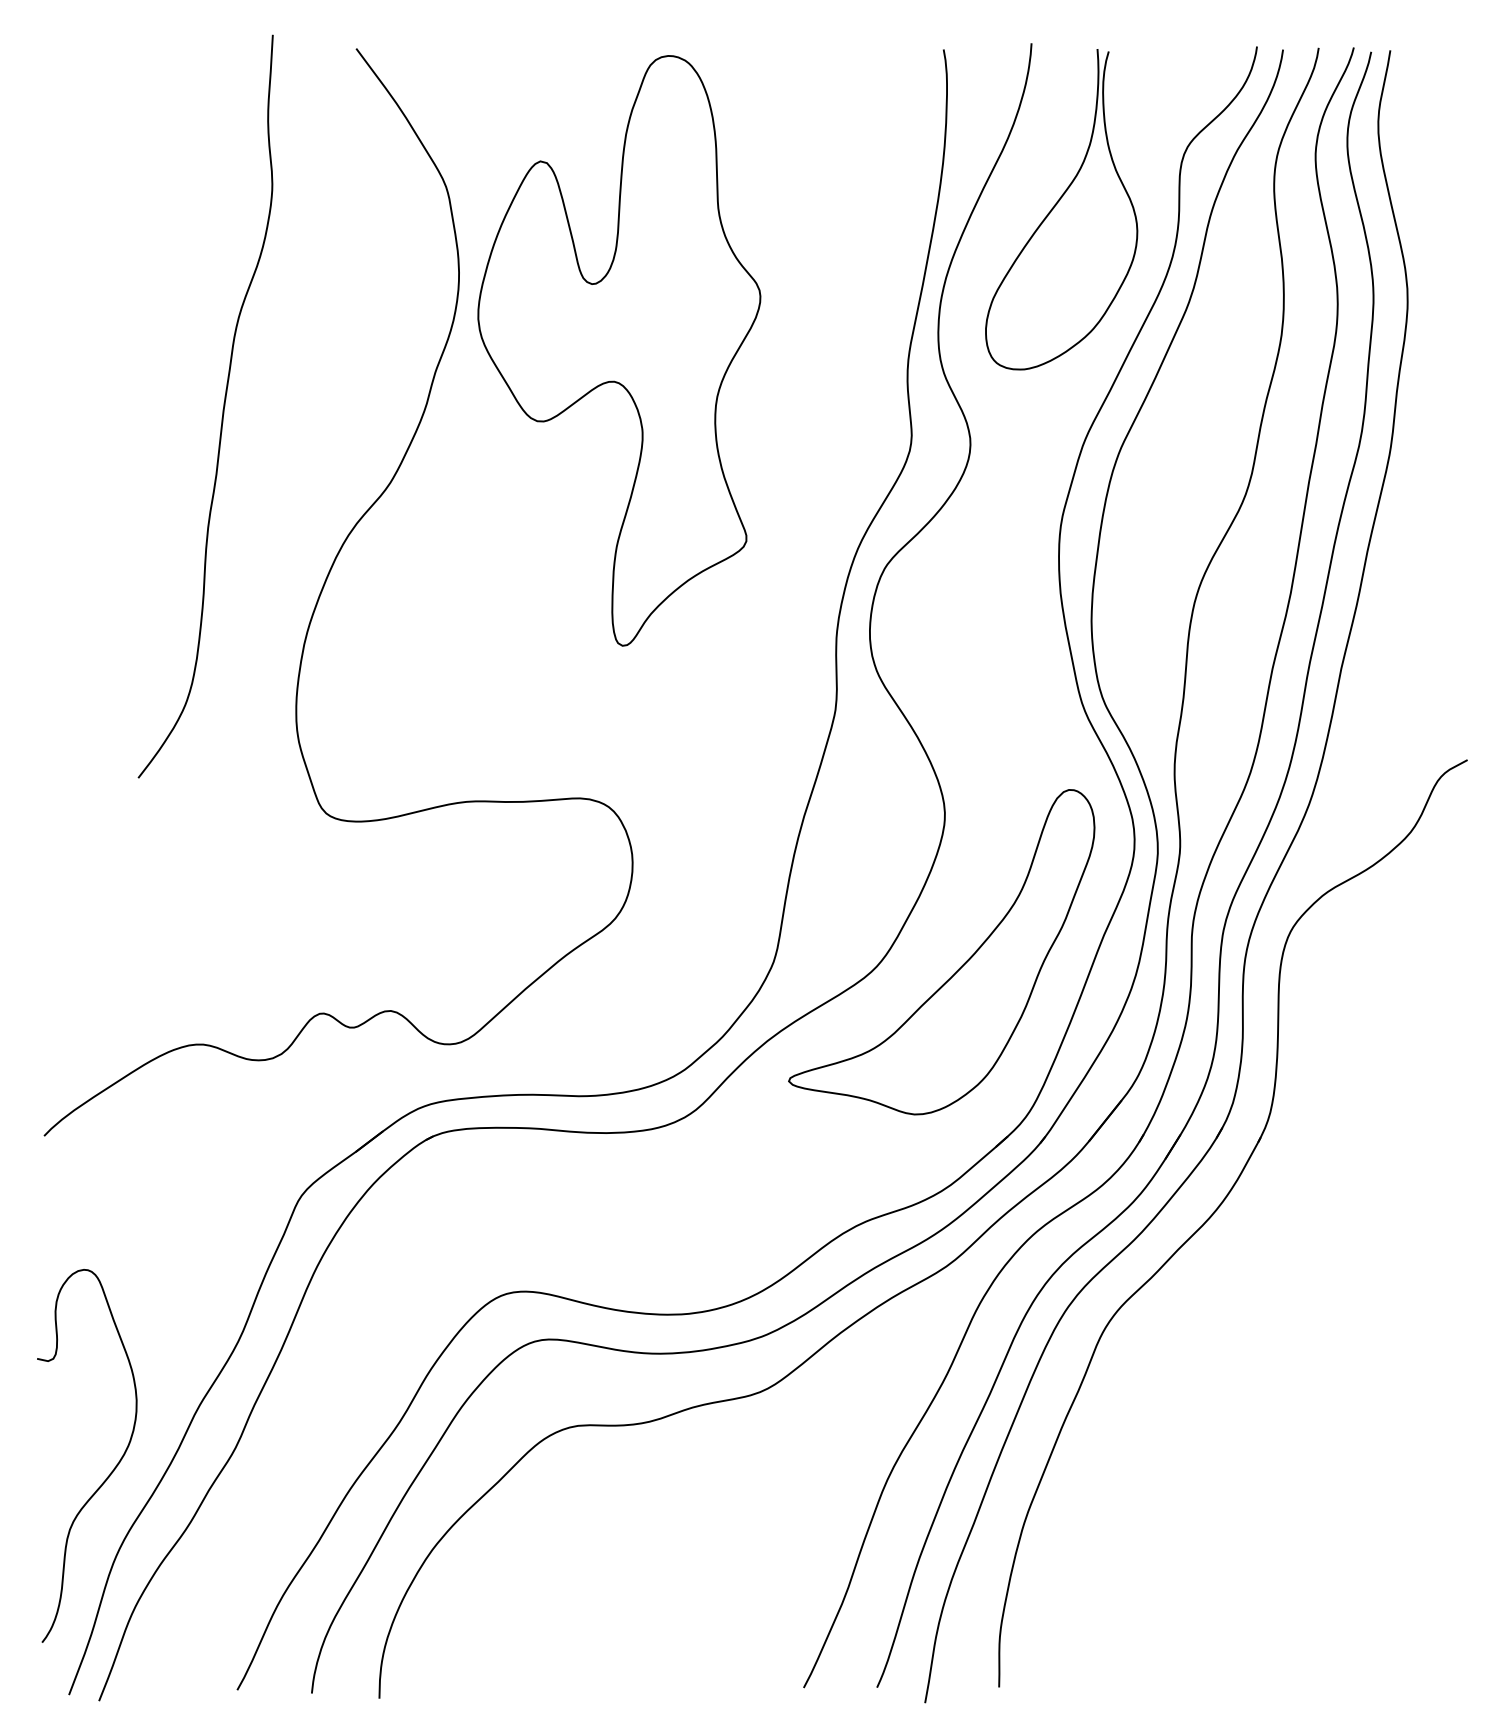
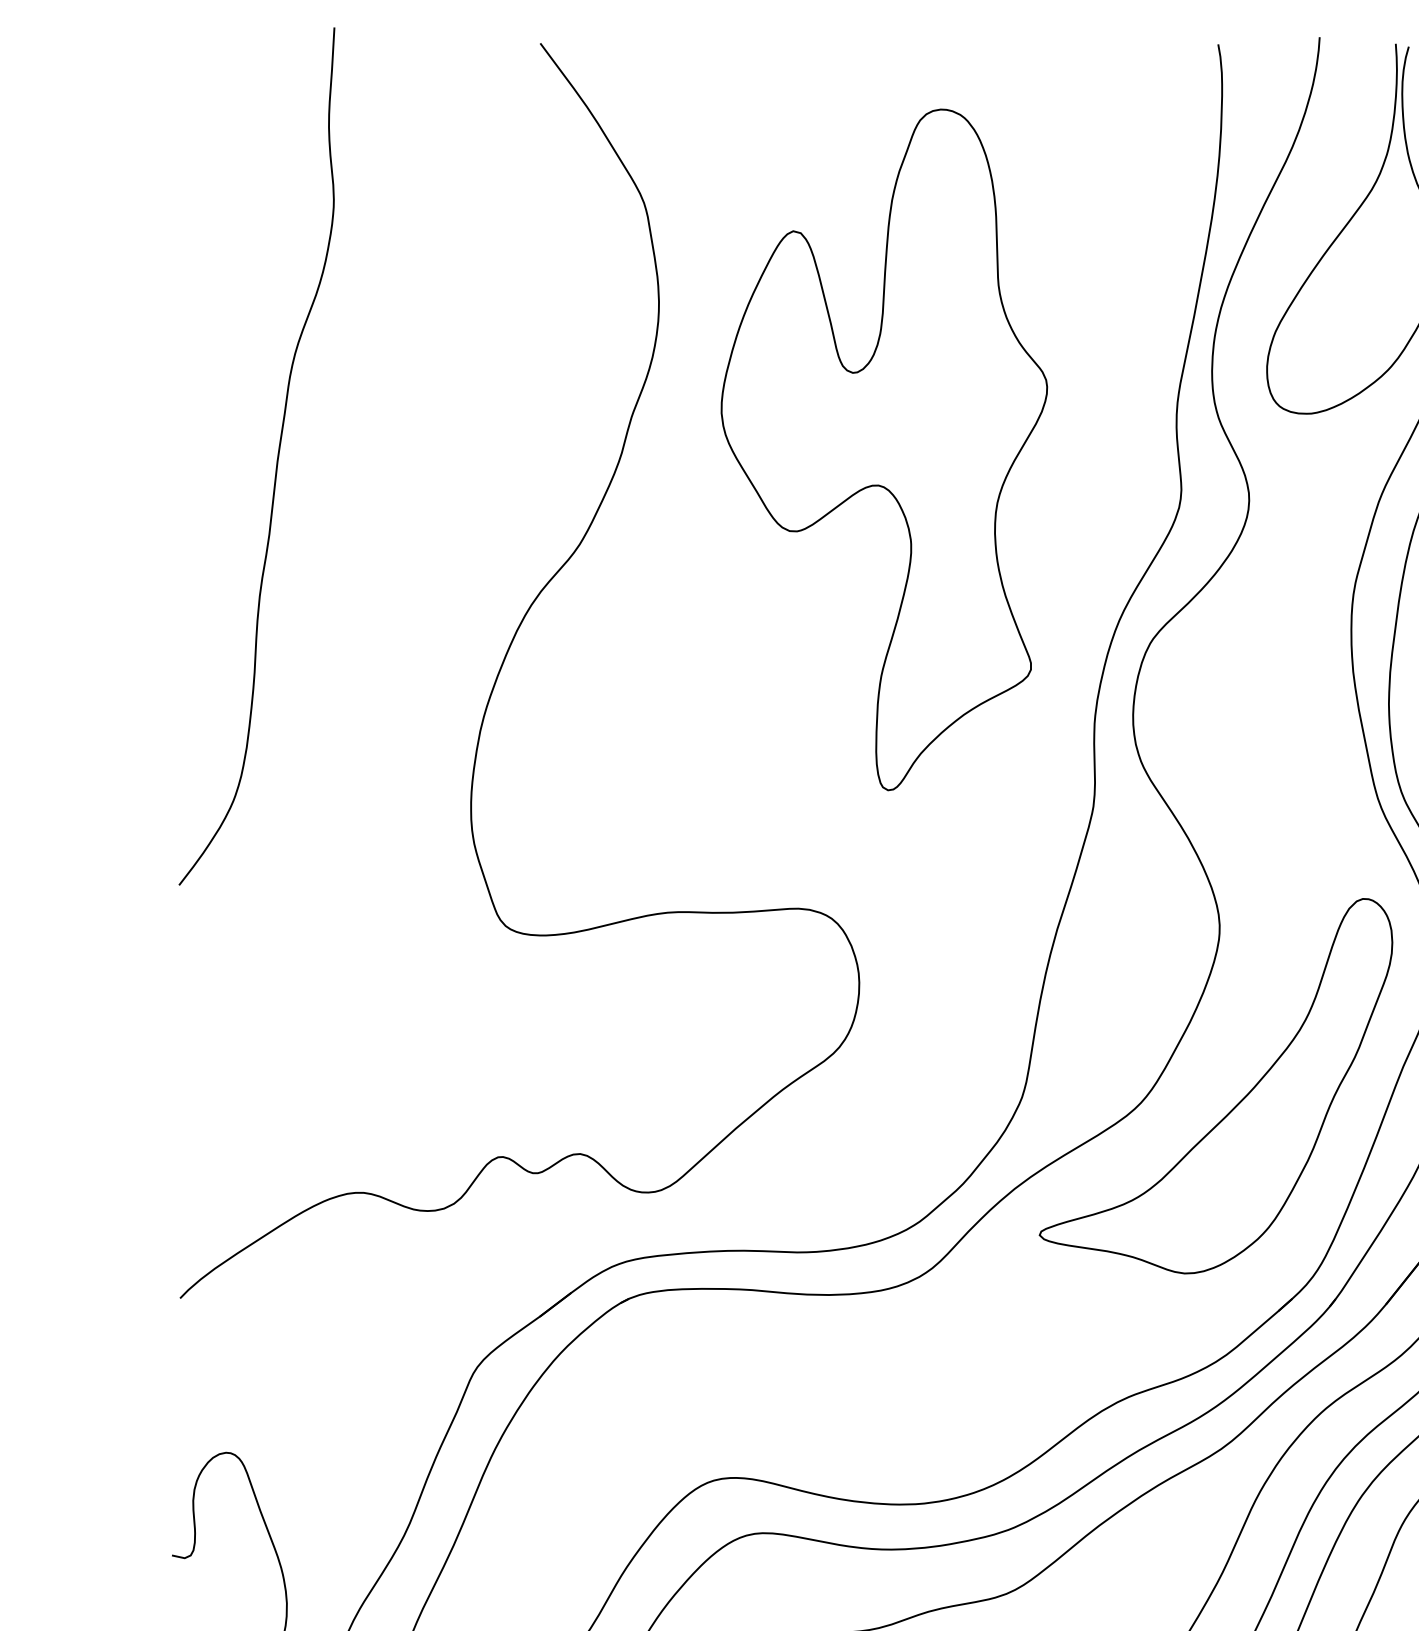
part: (619, 350) -> (884, 449), moved
curve: (222, 409) -> (276, 459), moved

